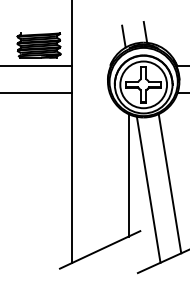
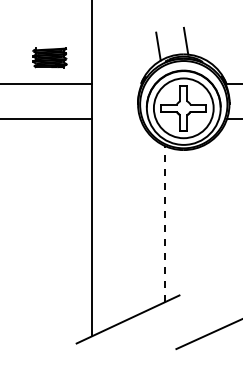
part: (38, 45) -> (49, 57), size x0.6
line: (128, 174) -> (164, 223), solid -> dashed
line: (170, 183) -> (217, 234), removed
line: (148, 189) -> (190, 242), removed

